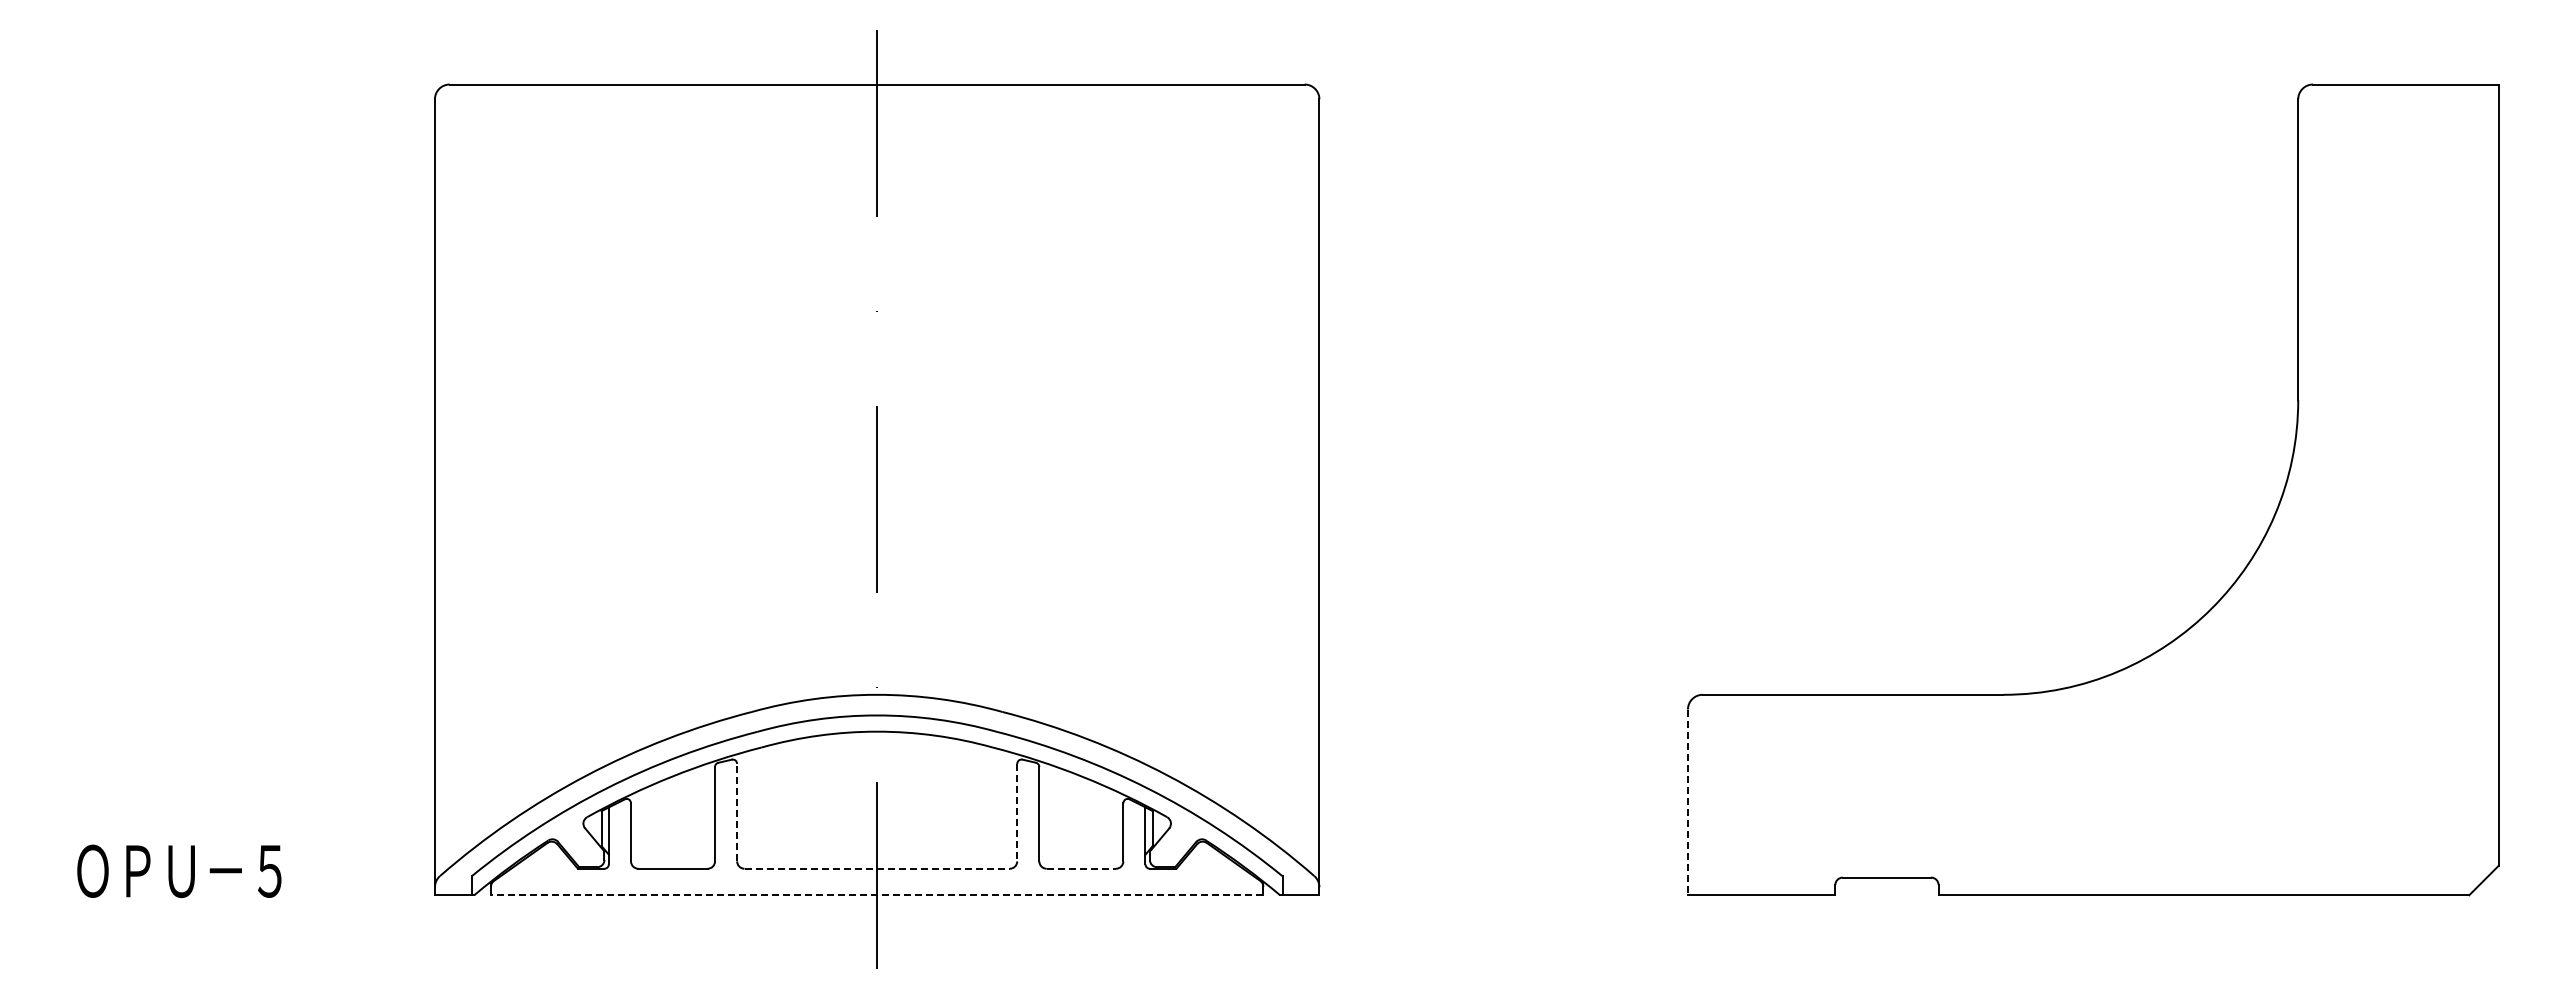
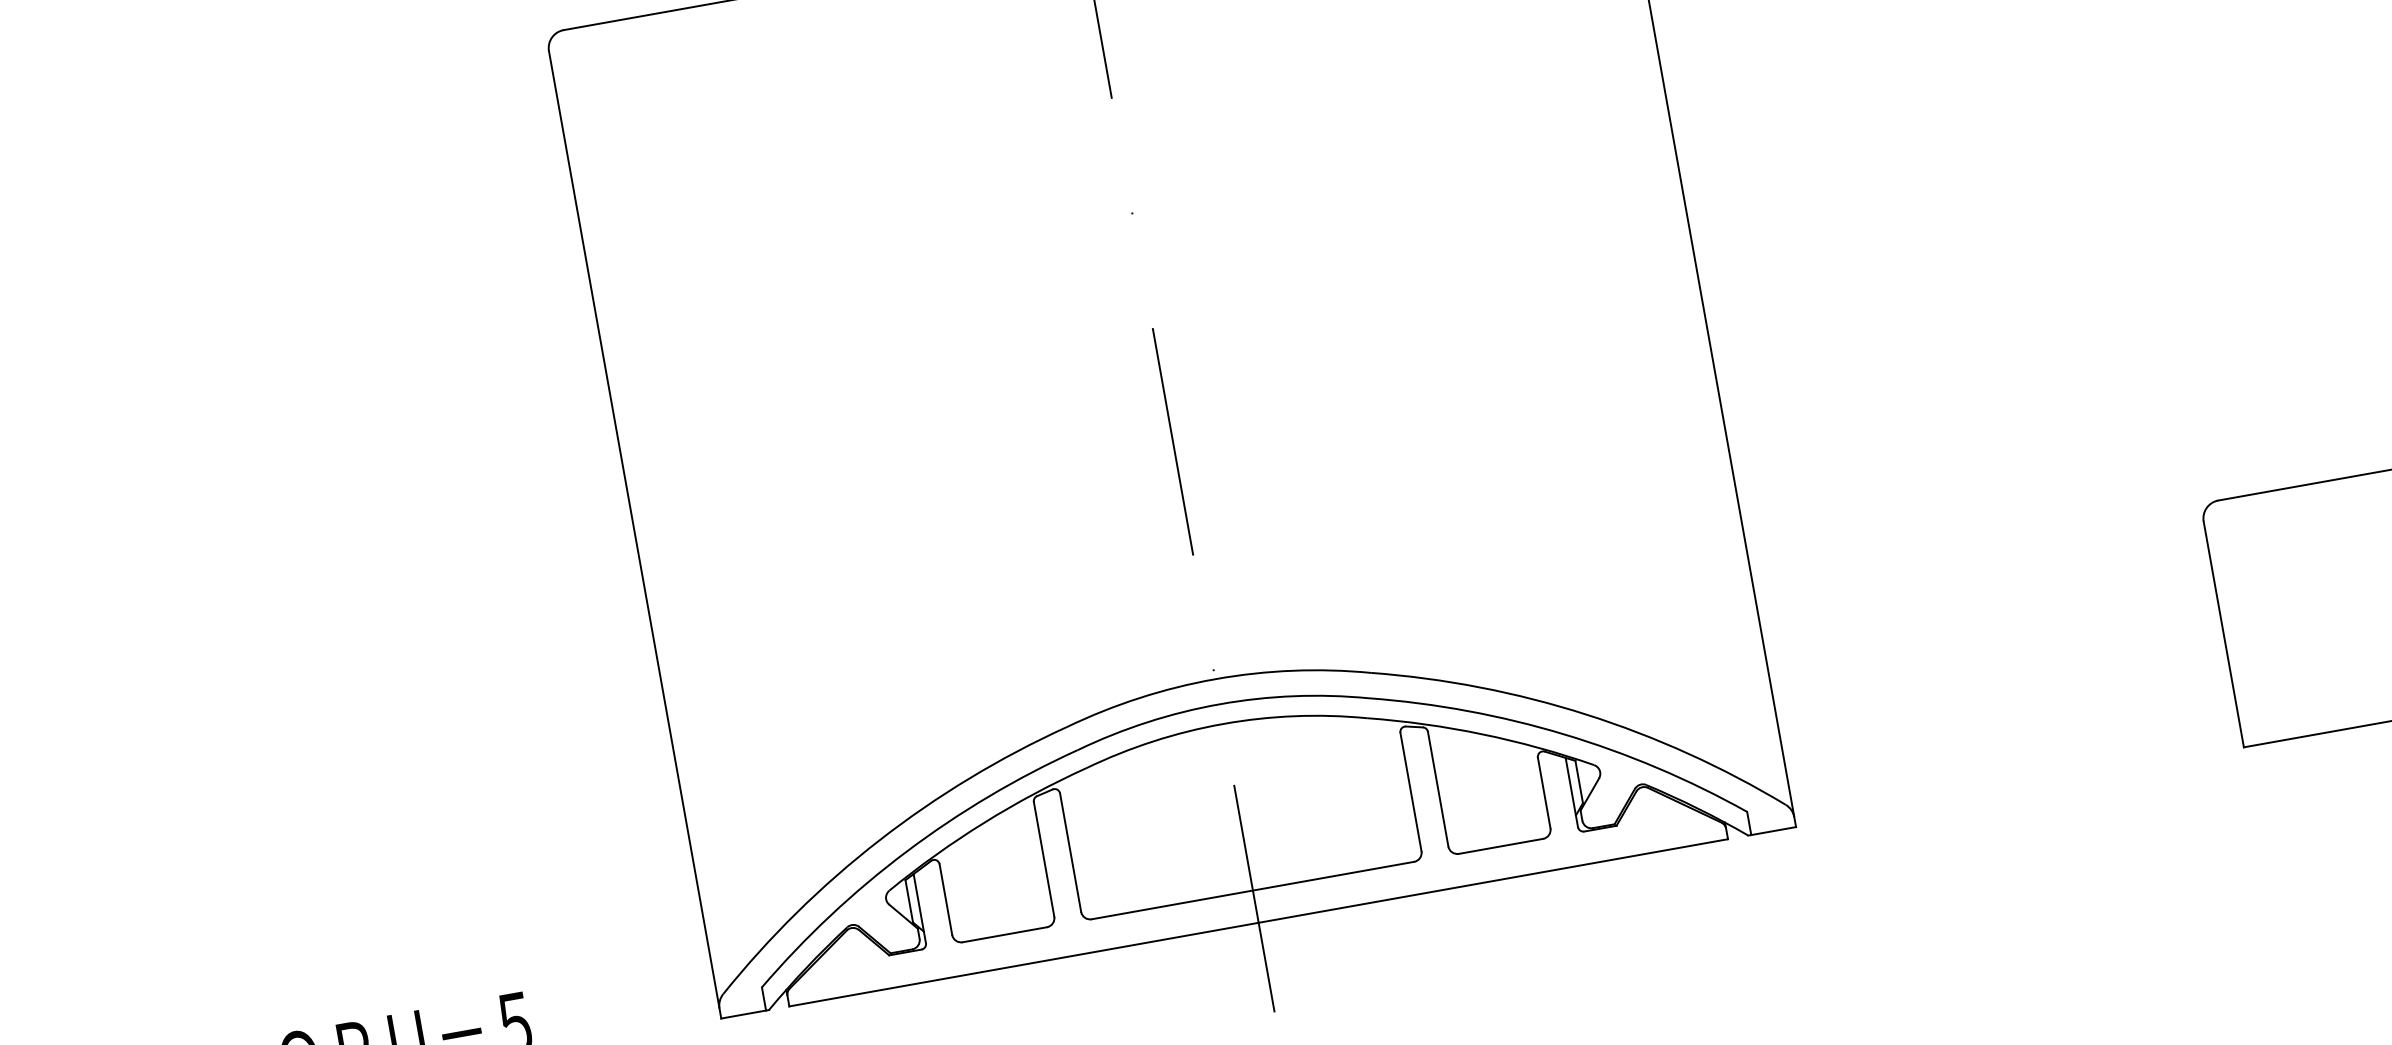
line: (1687, 802) -> (2223, 634), dashed -> solid
line: (737, 812) -> (1071, 852), dashed -> solid
line: (1017, 812) -> (1411, 791), dashed -> solid
line: (877, 868) -> (1253, 890), dashed -> solid
line: (1081, 868) -> (1501, 846), dashed -> solid
line: (876, 895) -> (1257, 923), dashed -> solid

